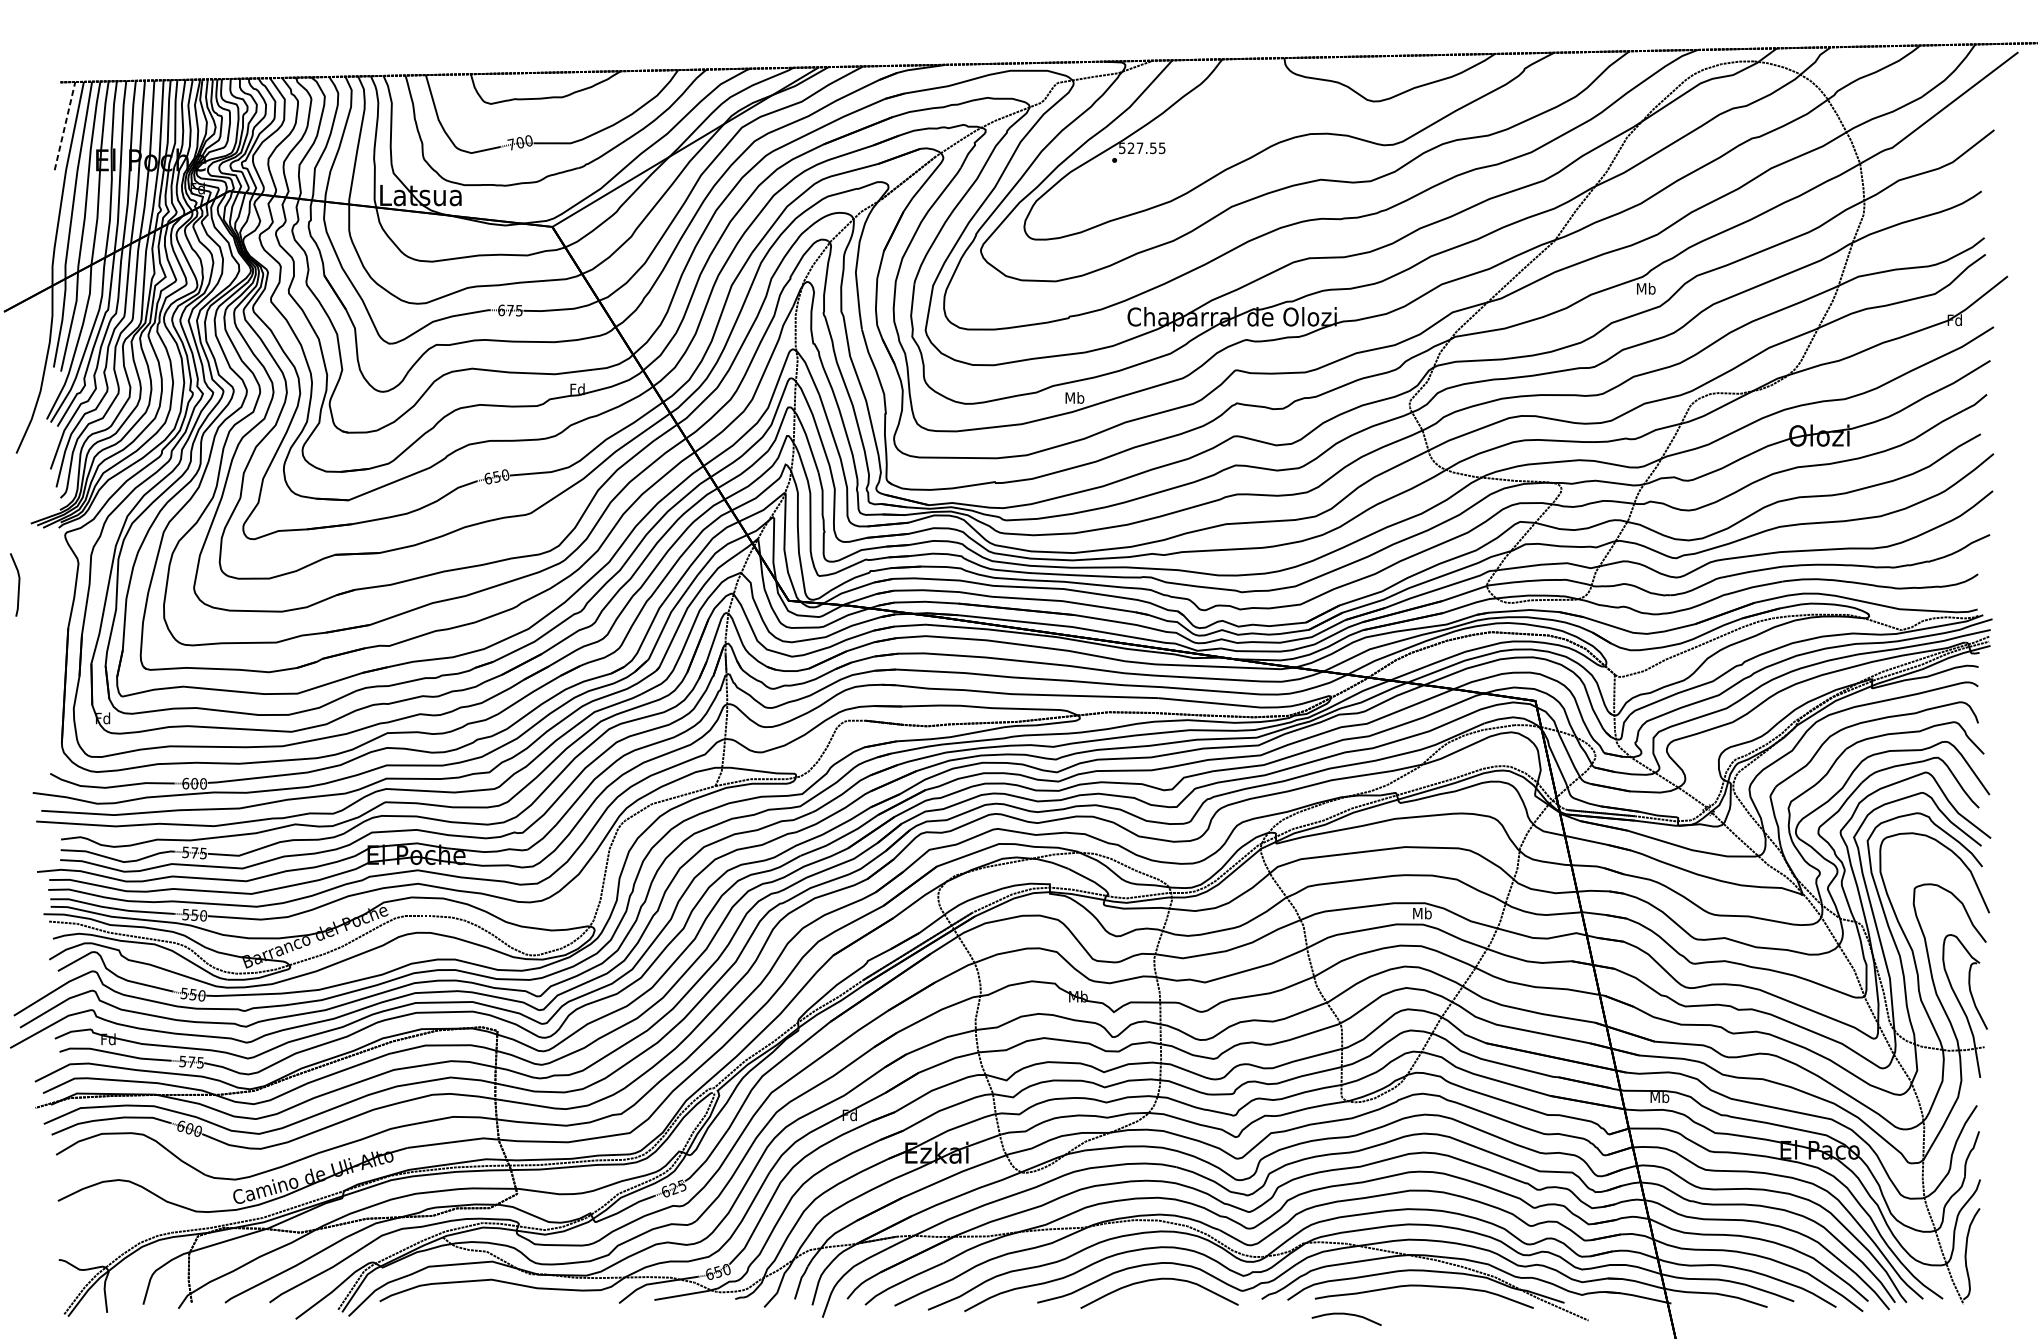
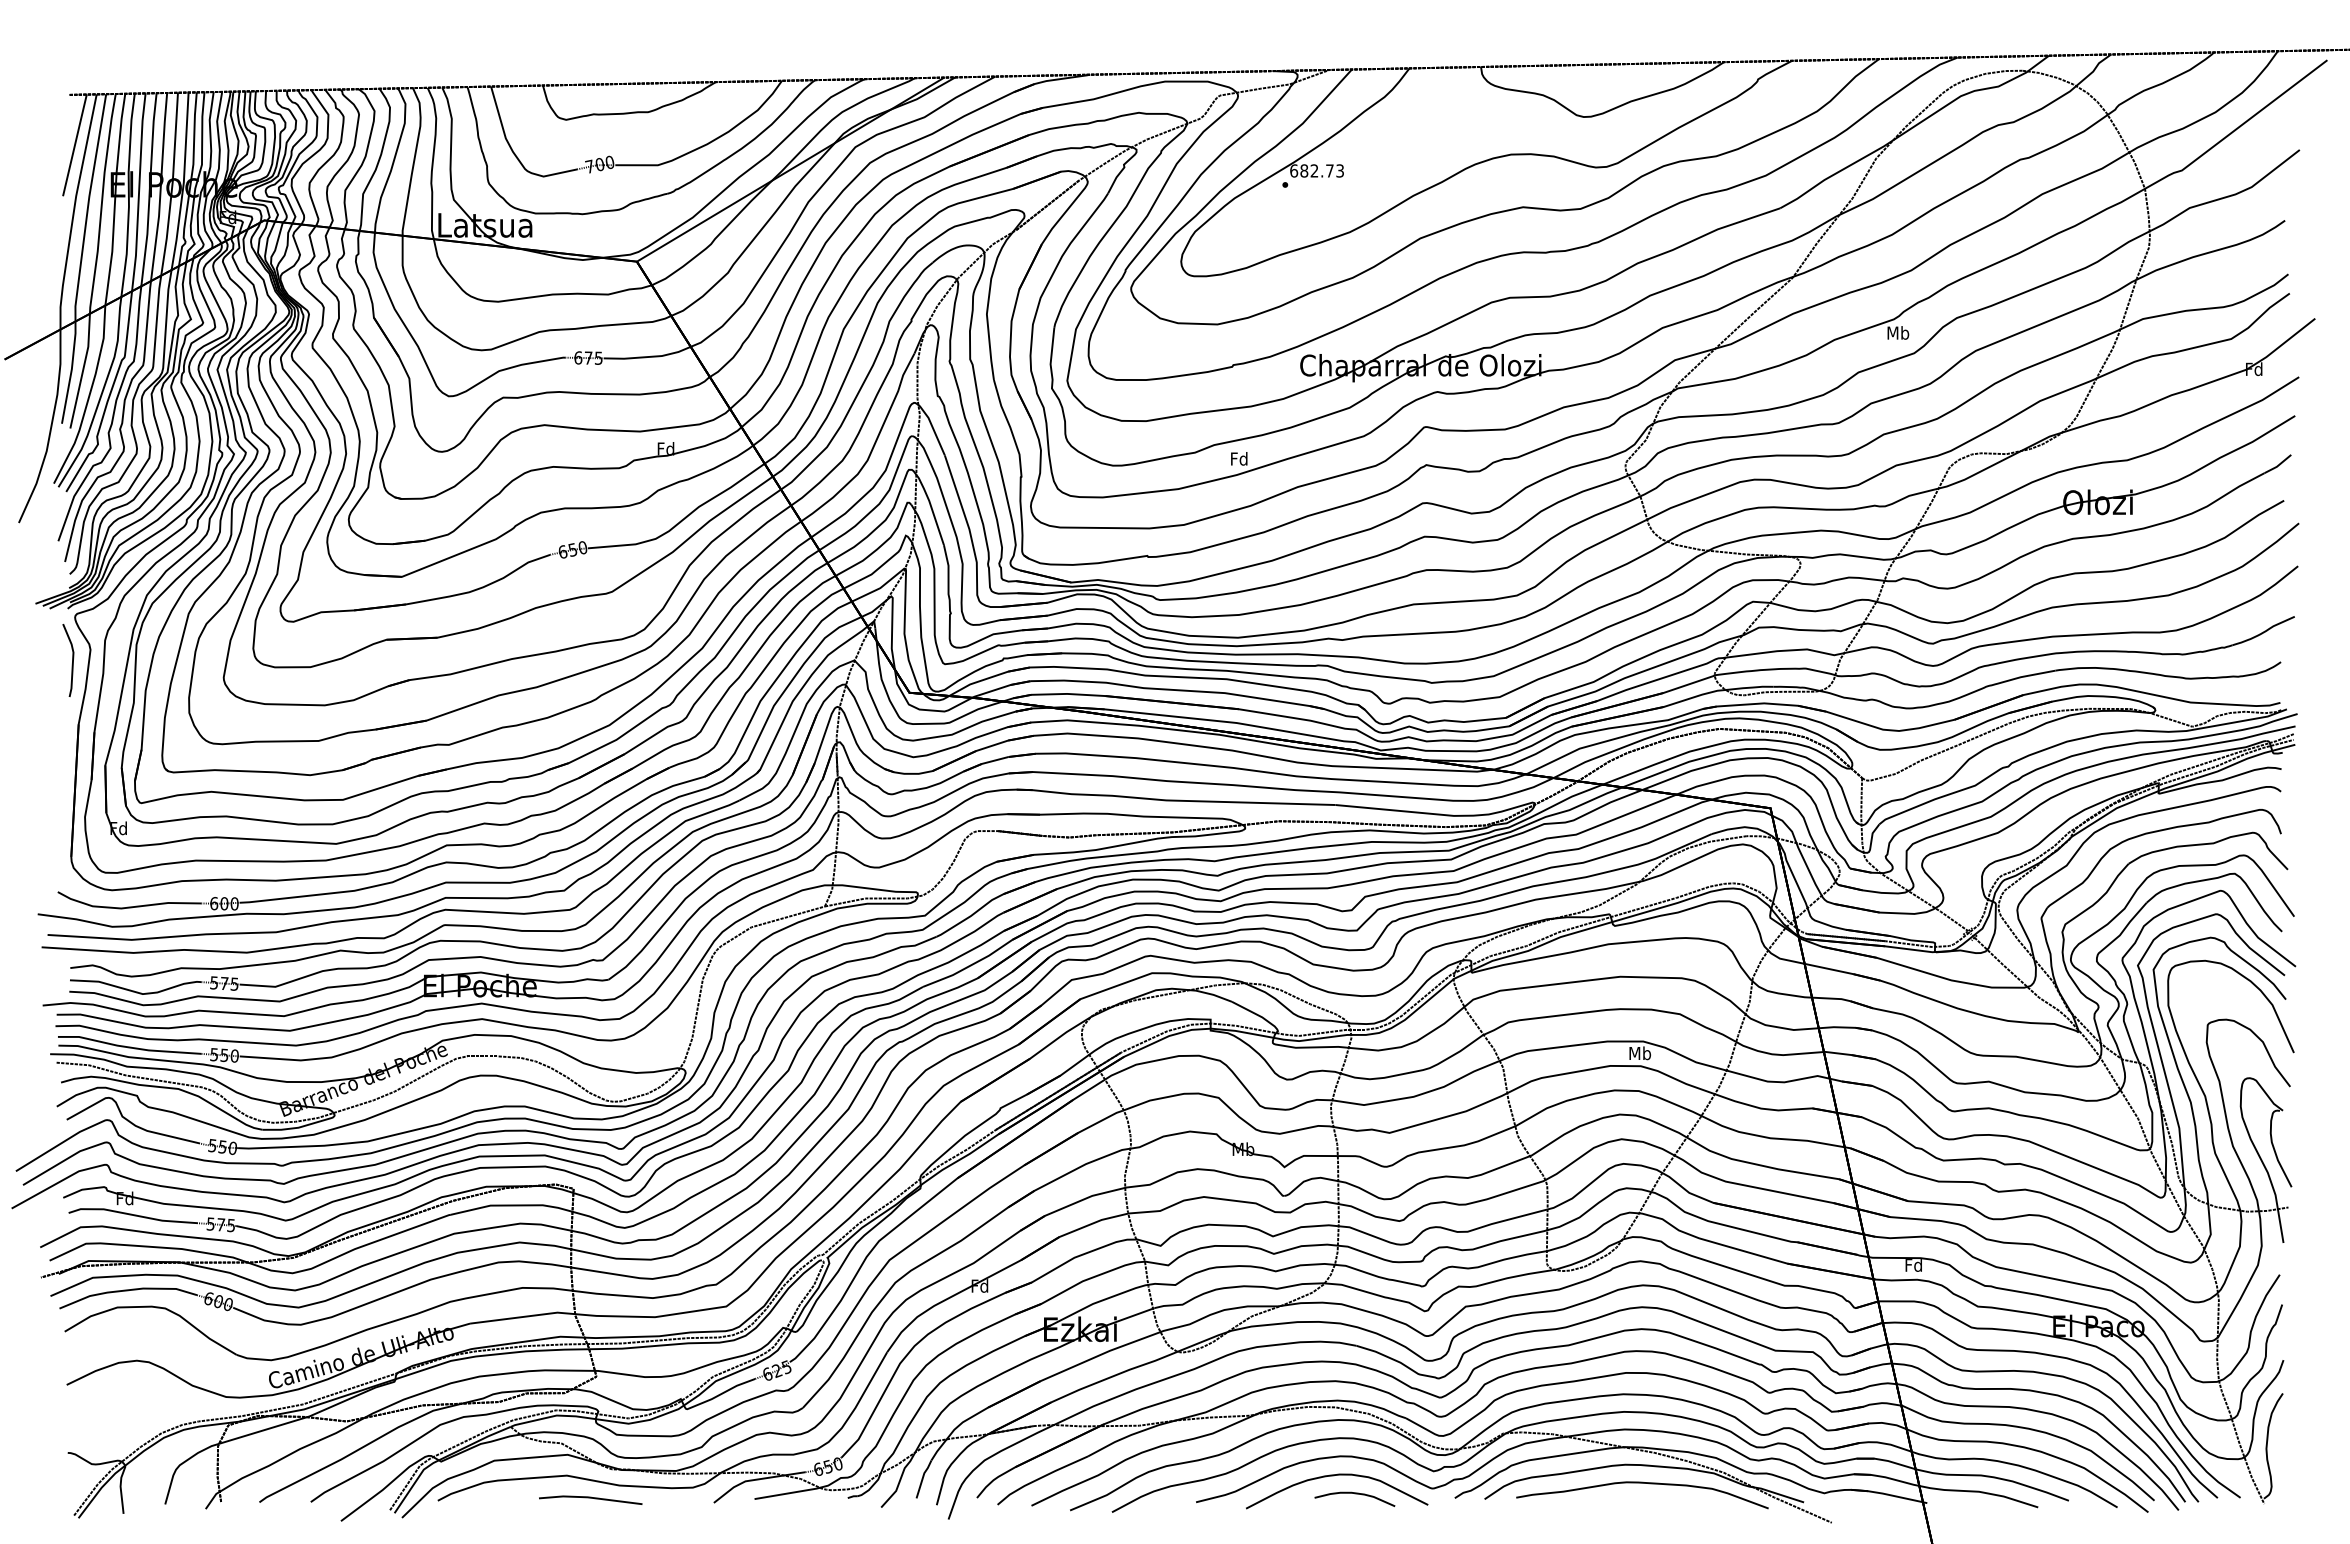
line: (65, 125) -> (75, 144), dashed -> solid
text: (1141, 147) -> (1316, 170), 527.55 -> 682.73
text: (1074, 397) -> (1239, 458), Mb -> Fd
line: (18, 584) -> (72, 660), moved
text: (1659, 1097) -> (1913, 1265), Mb -> Fd
line: (512, 1299) -> (590, 1498), added
curve: (1346, 1315) -> (1354, 1494), moved

